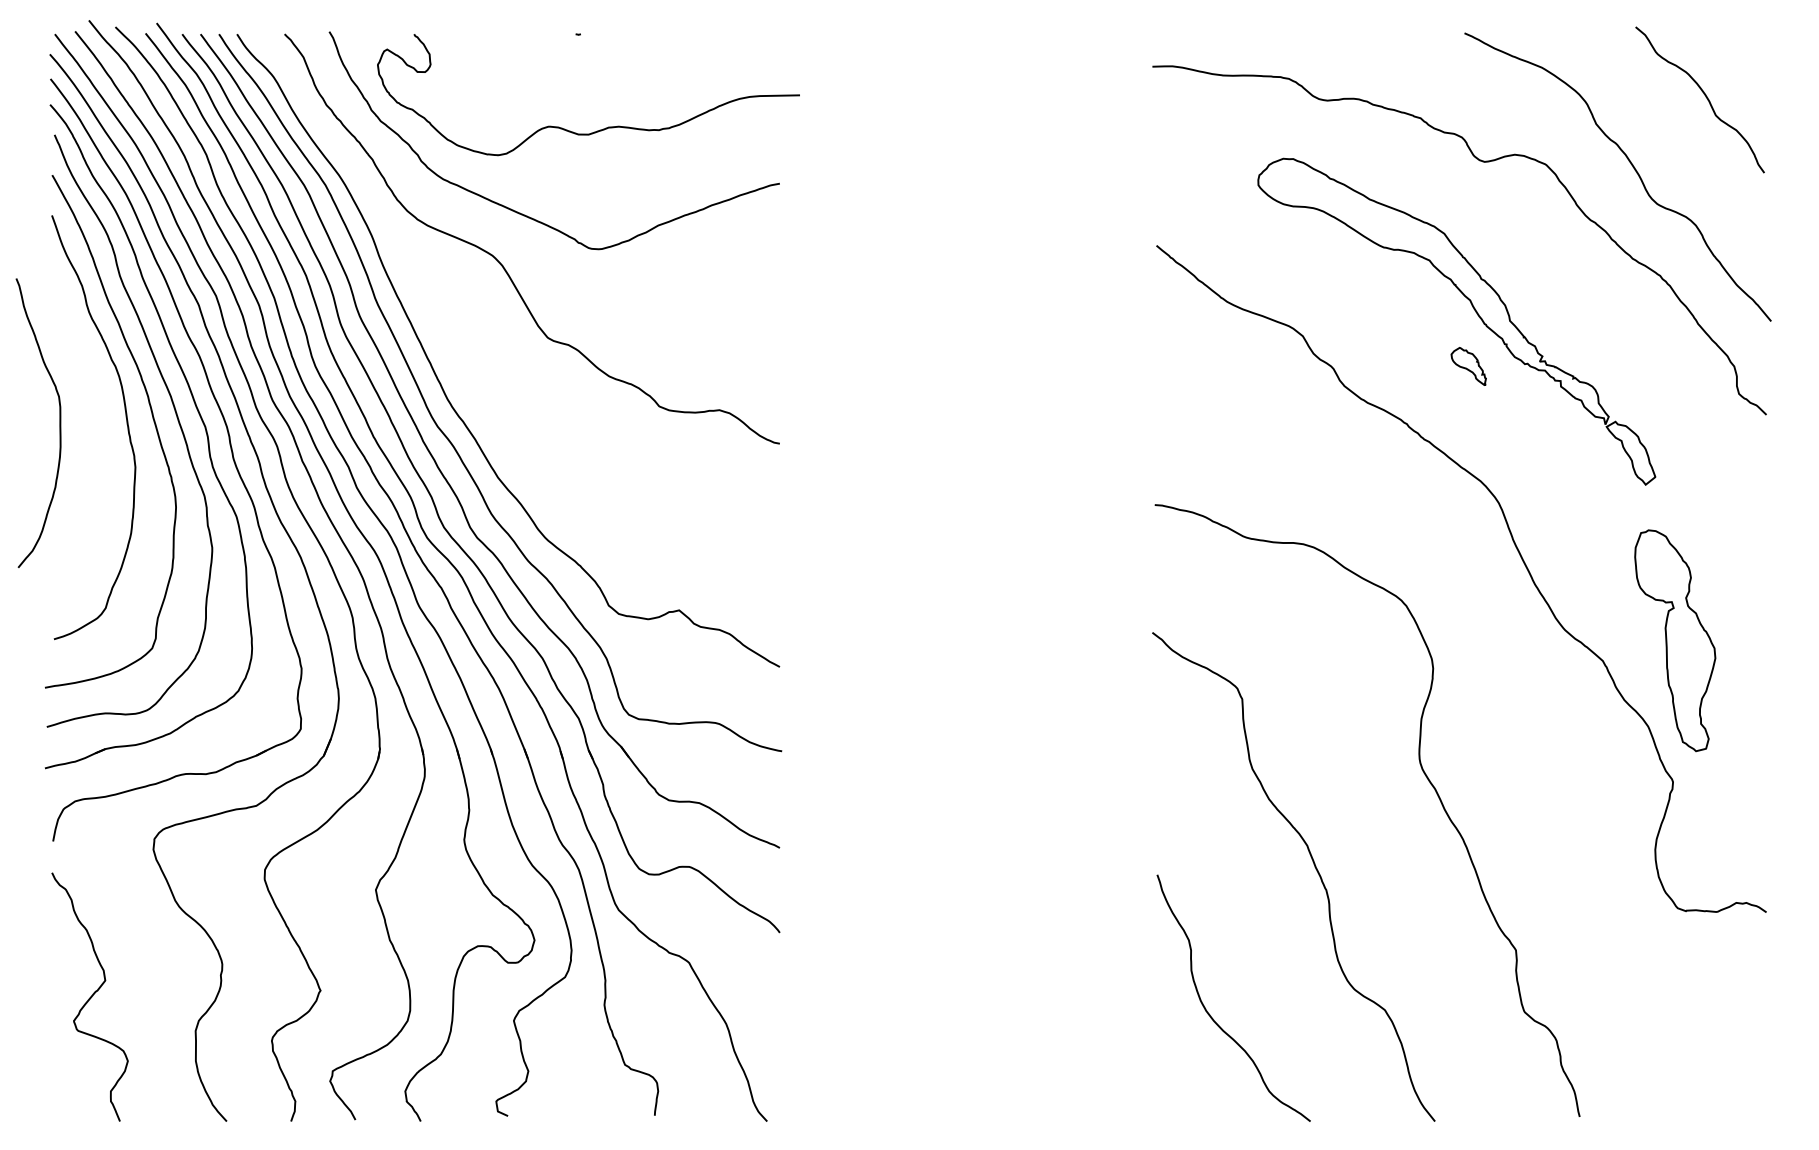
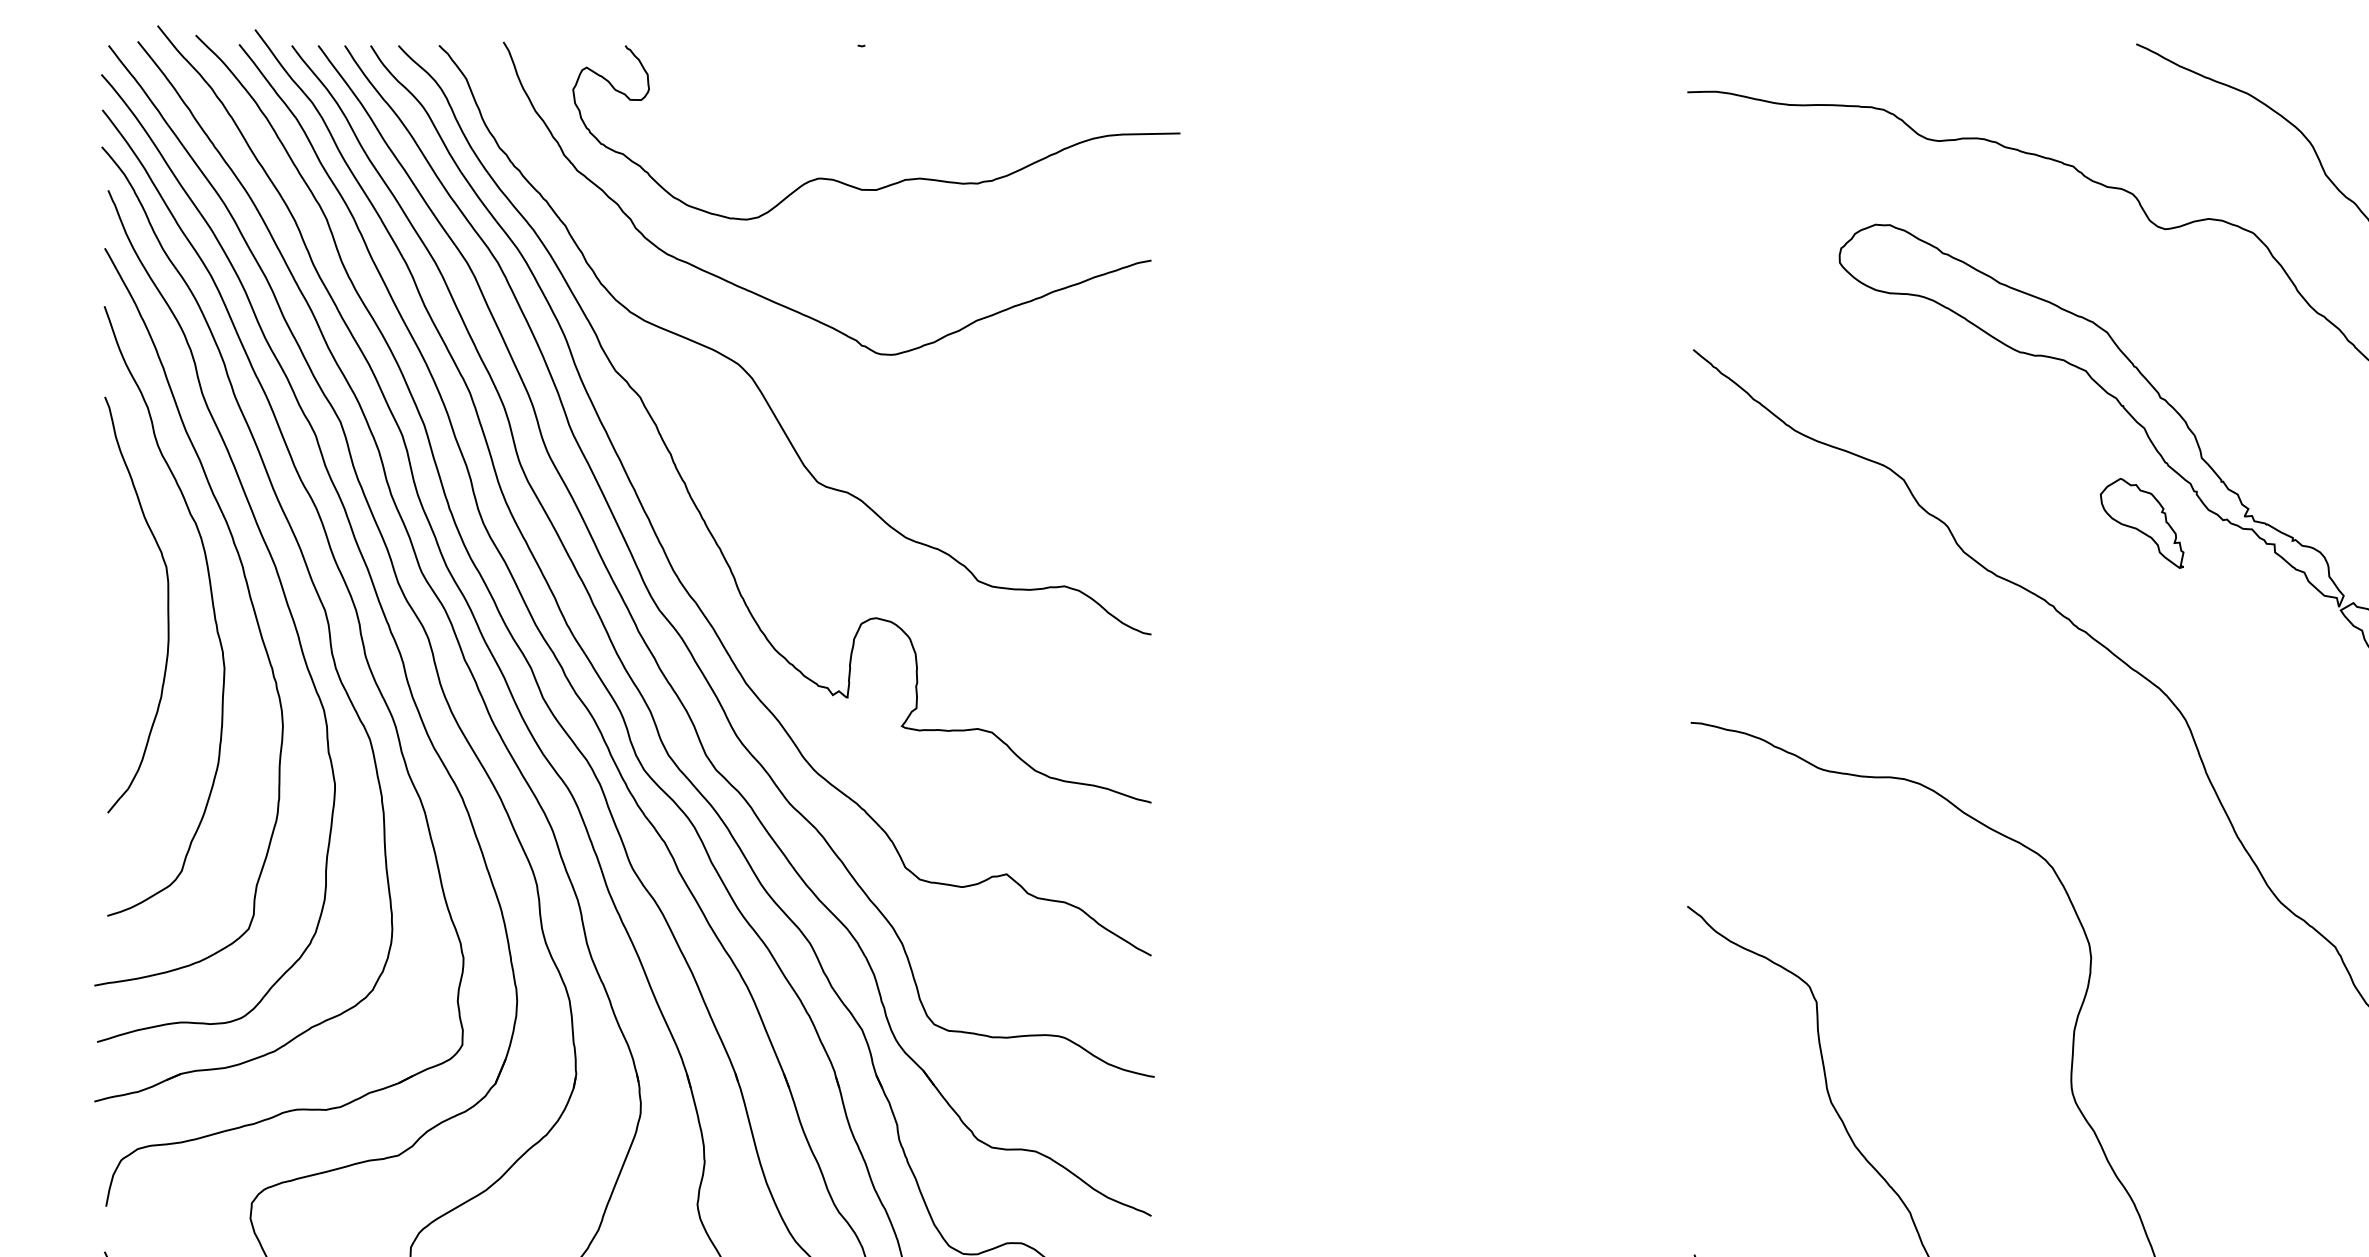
curve: (455, 336) -> (684, 480), added
part: (1468, 366) -> (2141, 523), size x1.67
curve: (59, 422) -> (167, 604), moved

